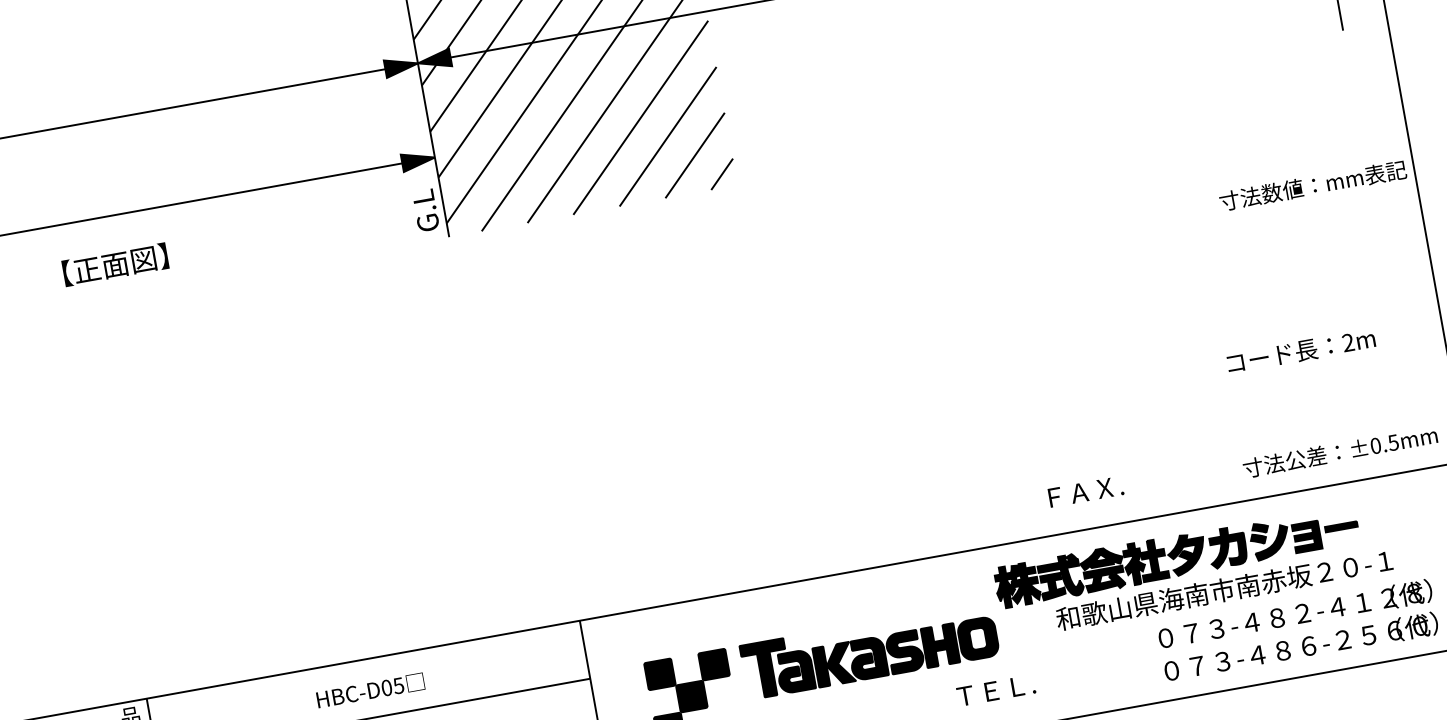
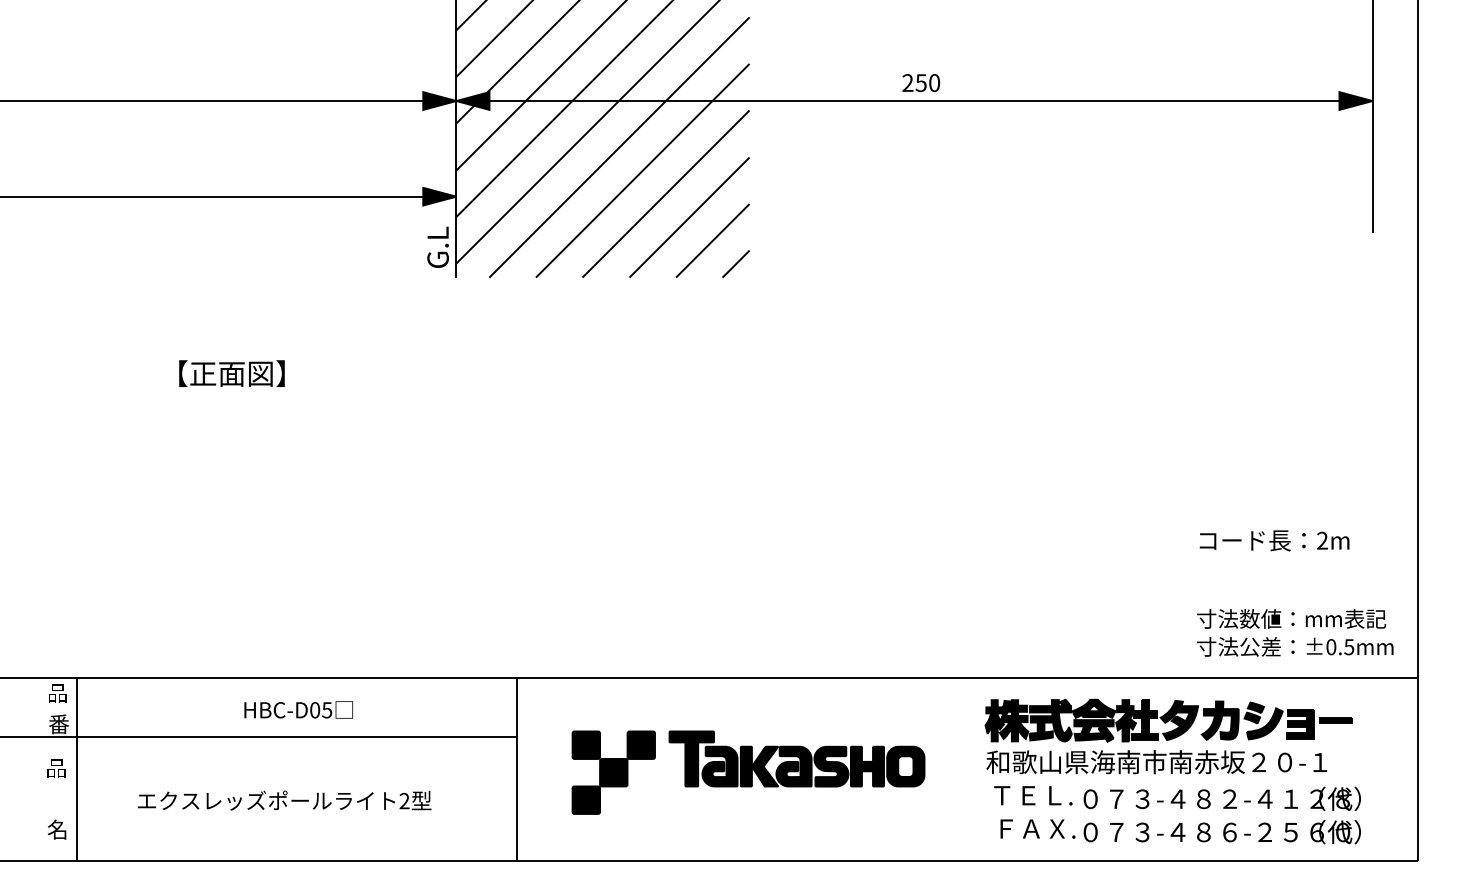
text: (1312, 185) -> (1291, 618), moved
text: (114, 264) -> (231, 373), moved
text: (1085, 491) -> (1037, 828), moved
part: (1176, 556) -> (1168, 720), moved
text: (996, 690) -> (1033, 795), moved

